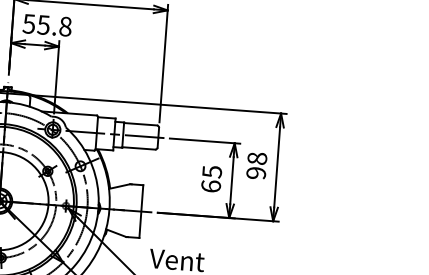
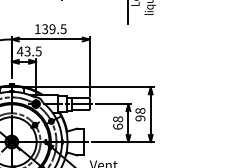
text: (45, 25) -> (28, 51), 55.8 -> 43.5
text: (210, 172) -> (117, 119), 65 -> 68

